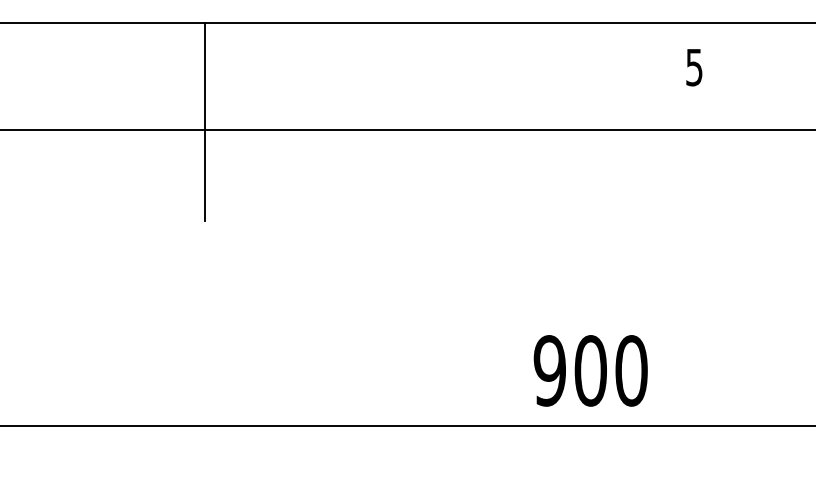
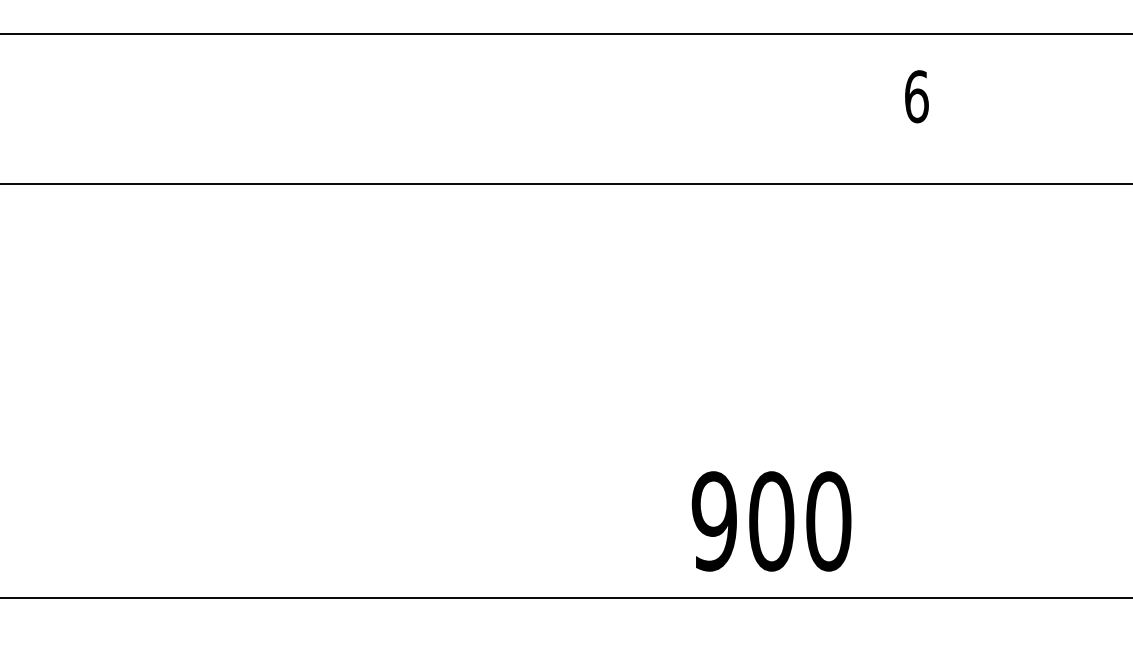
text: (694, 67) -> (916, 96), 5 -> 6
line: (205, 121) -> (232, 172), removed

